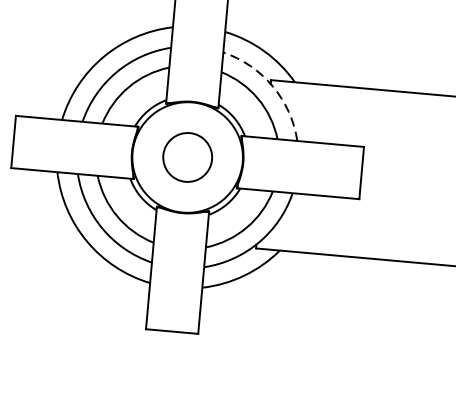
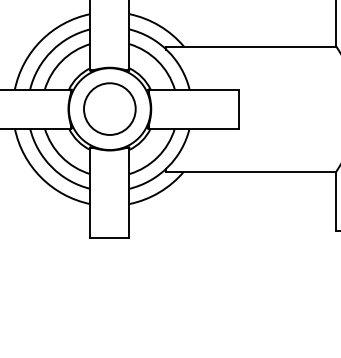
arc: (272, 86) -> (167, 51), dashed -> solid
circle: (187, 156) -> (109, 108), size x1.43

